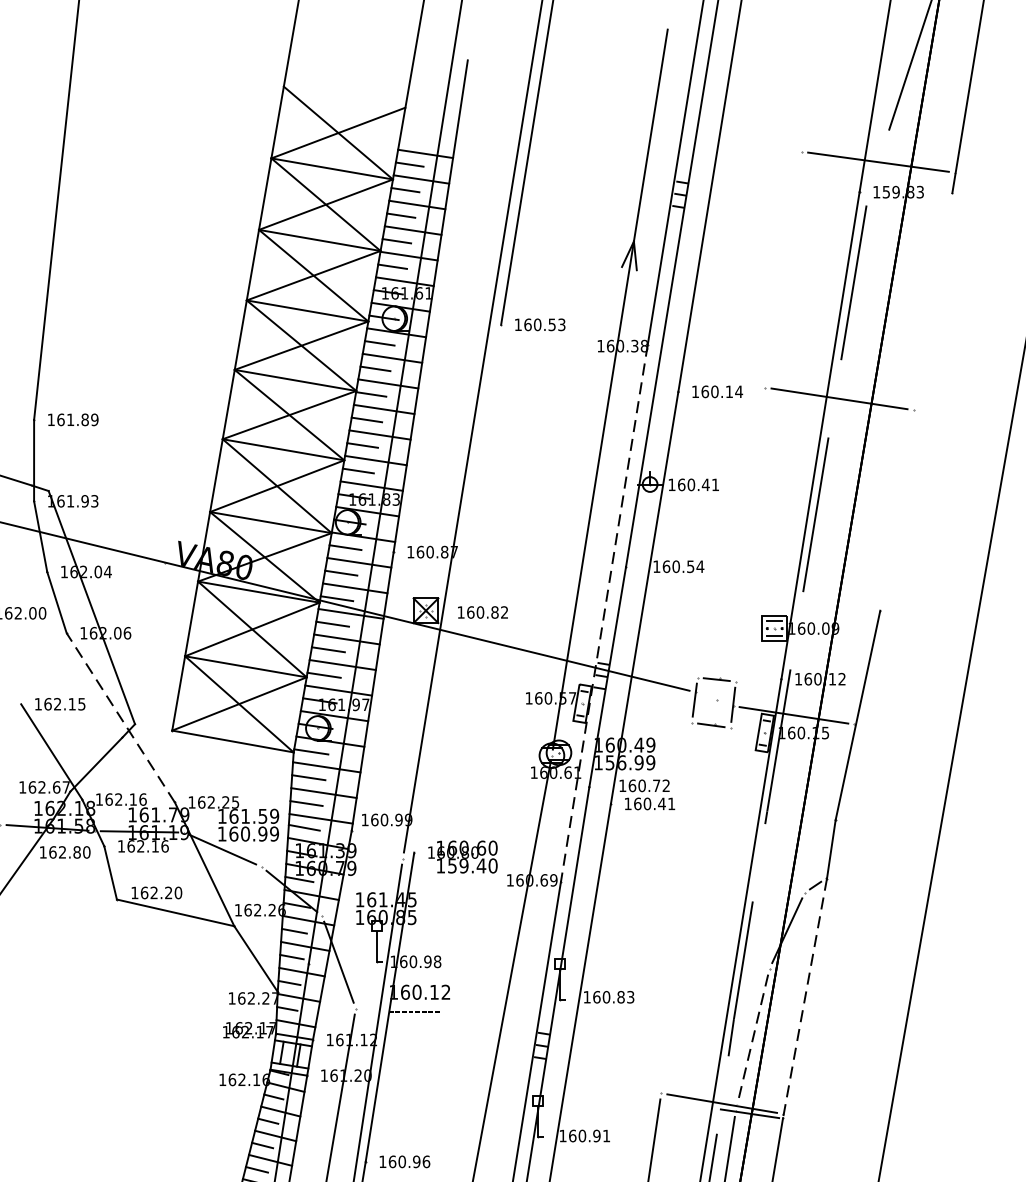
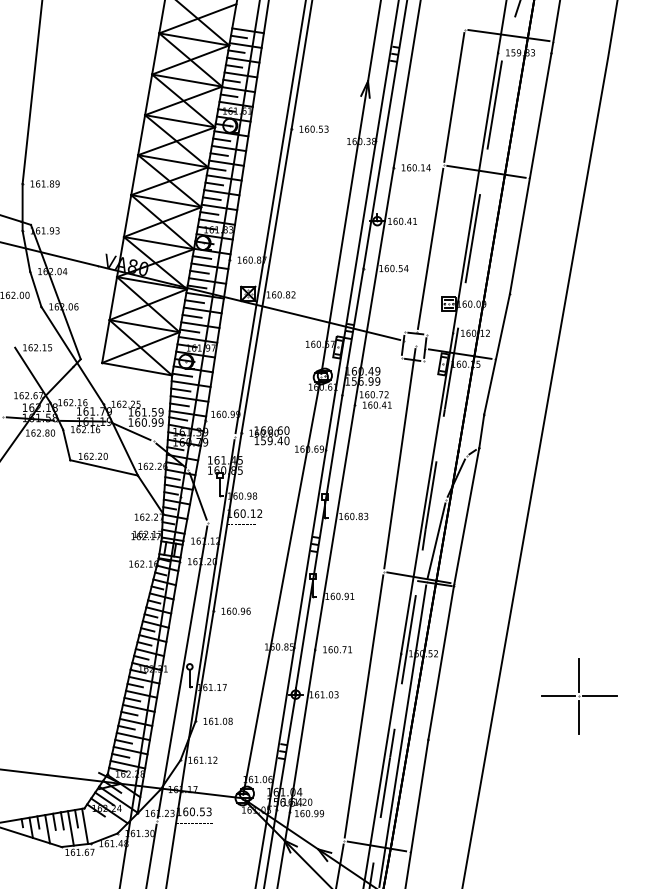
line: (784, 269) -> (454, 97), added
line: (915, 401) -> (530, 173), added
line: (742, 531) -> (430, 248), added
line: (457, 589) -> (266, 281), added
line: (605, 613) -> (351, 295), dashed -> solid
line: (120, 717) -> (72, 355), dashed -> solid
line: (688, 896) -> (399, 458), added
line: (804, 998) -> (466, 517), dashed -> solid
line: (752, 1038) -> (436, 540), dashed -> solid

